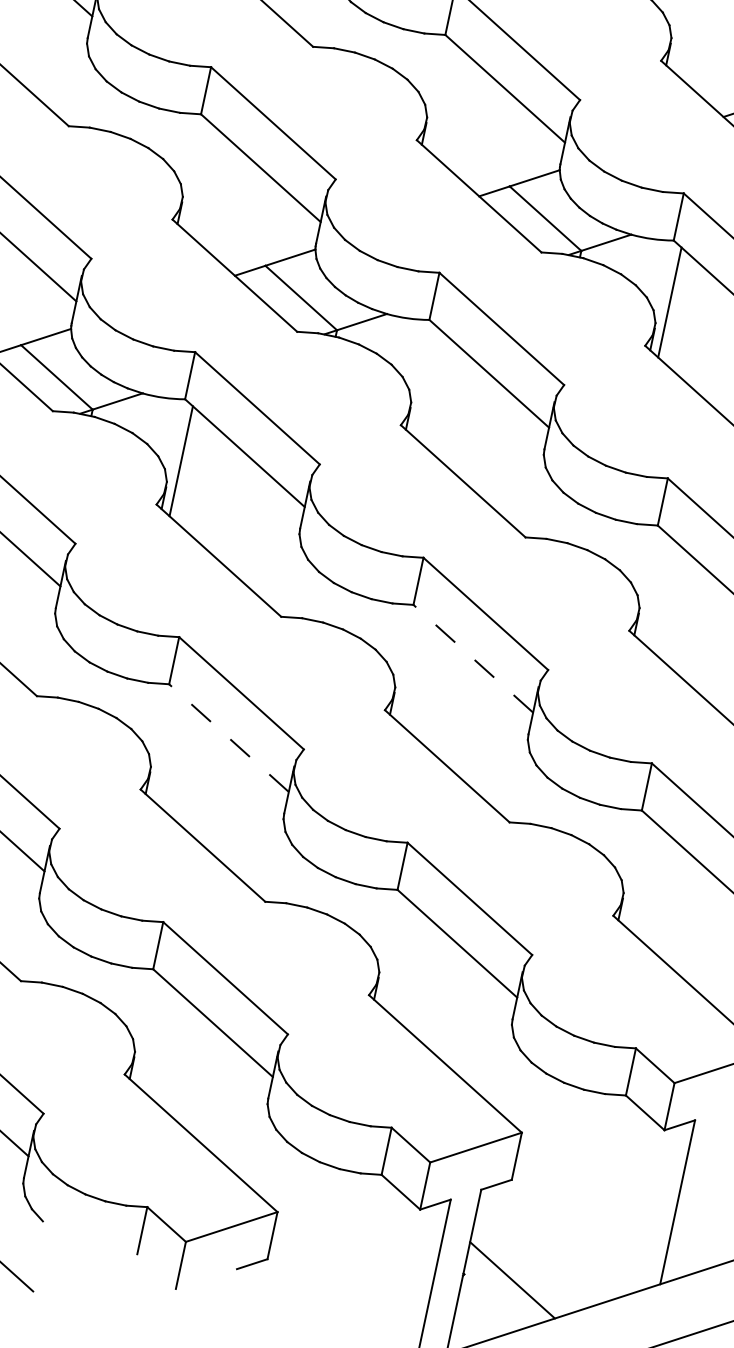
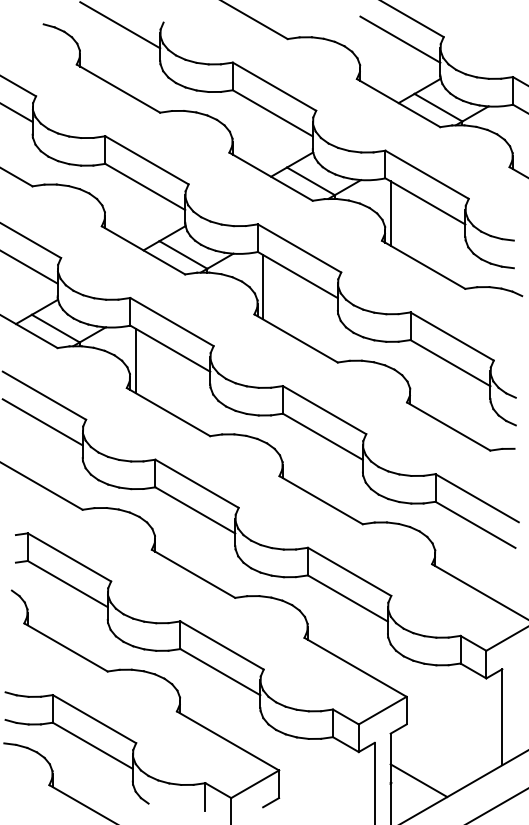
line: (426, 382) -> (263, 287), added
line: (472, 658) -> (322, 436), dashed -> solid
line: (227, 737) -> (194, 510), dashed -> solid

